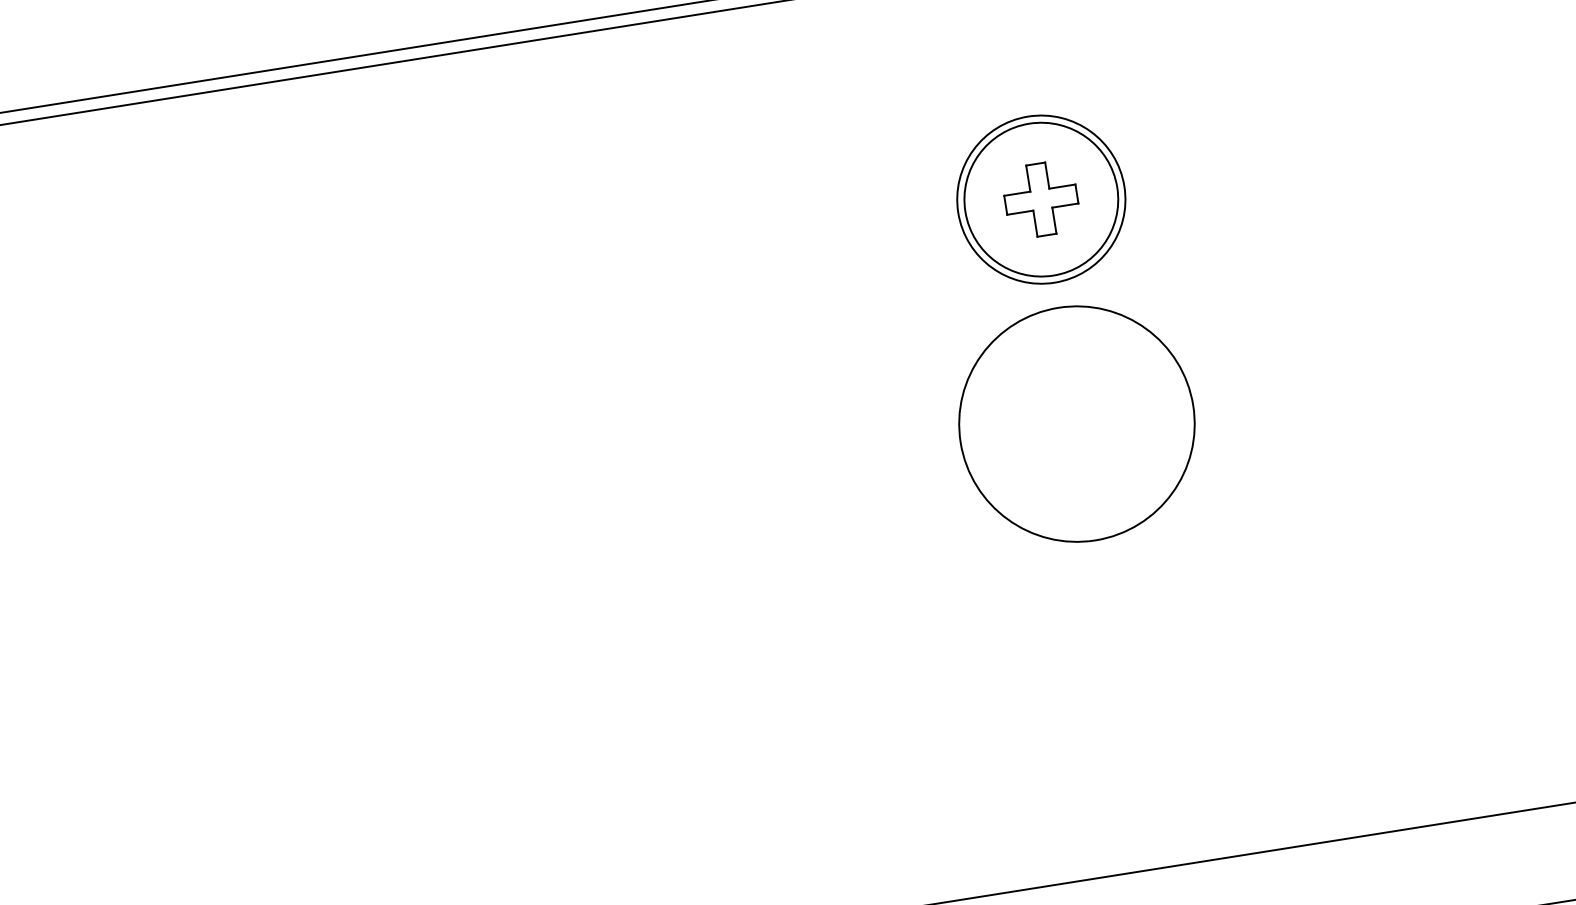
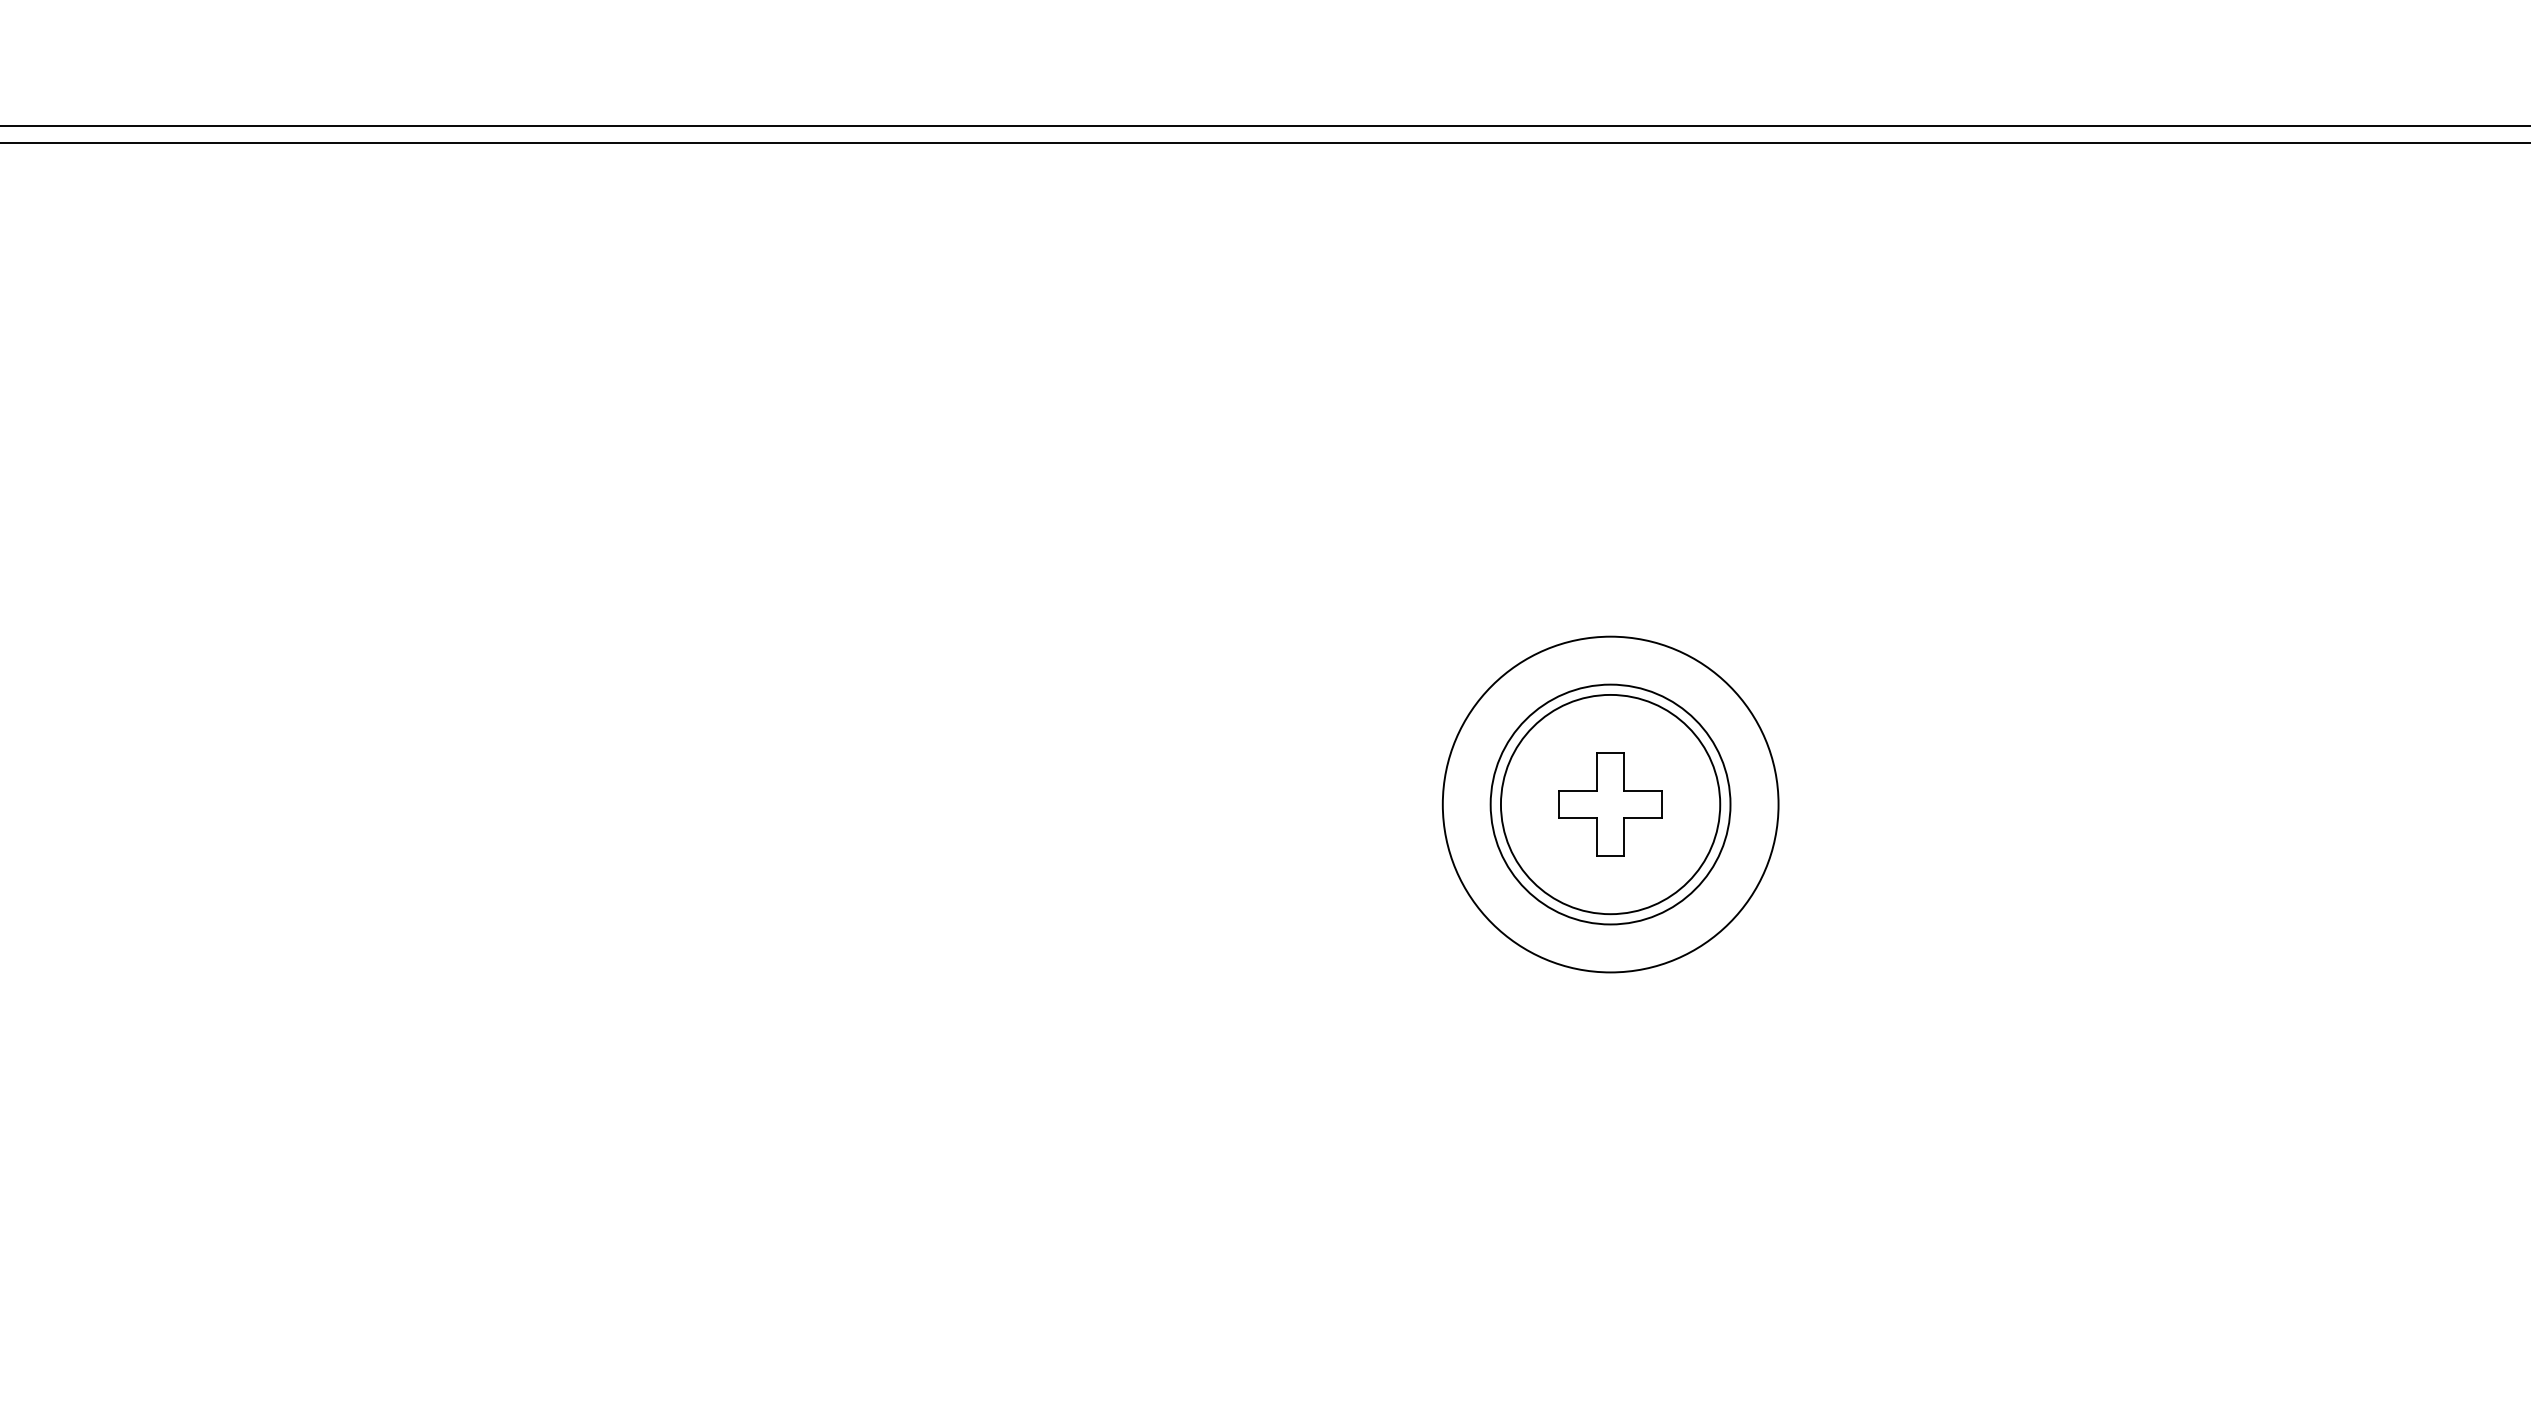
part: (1041, 199) -> (1610, 804), moved

